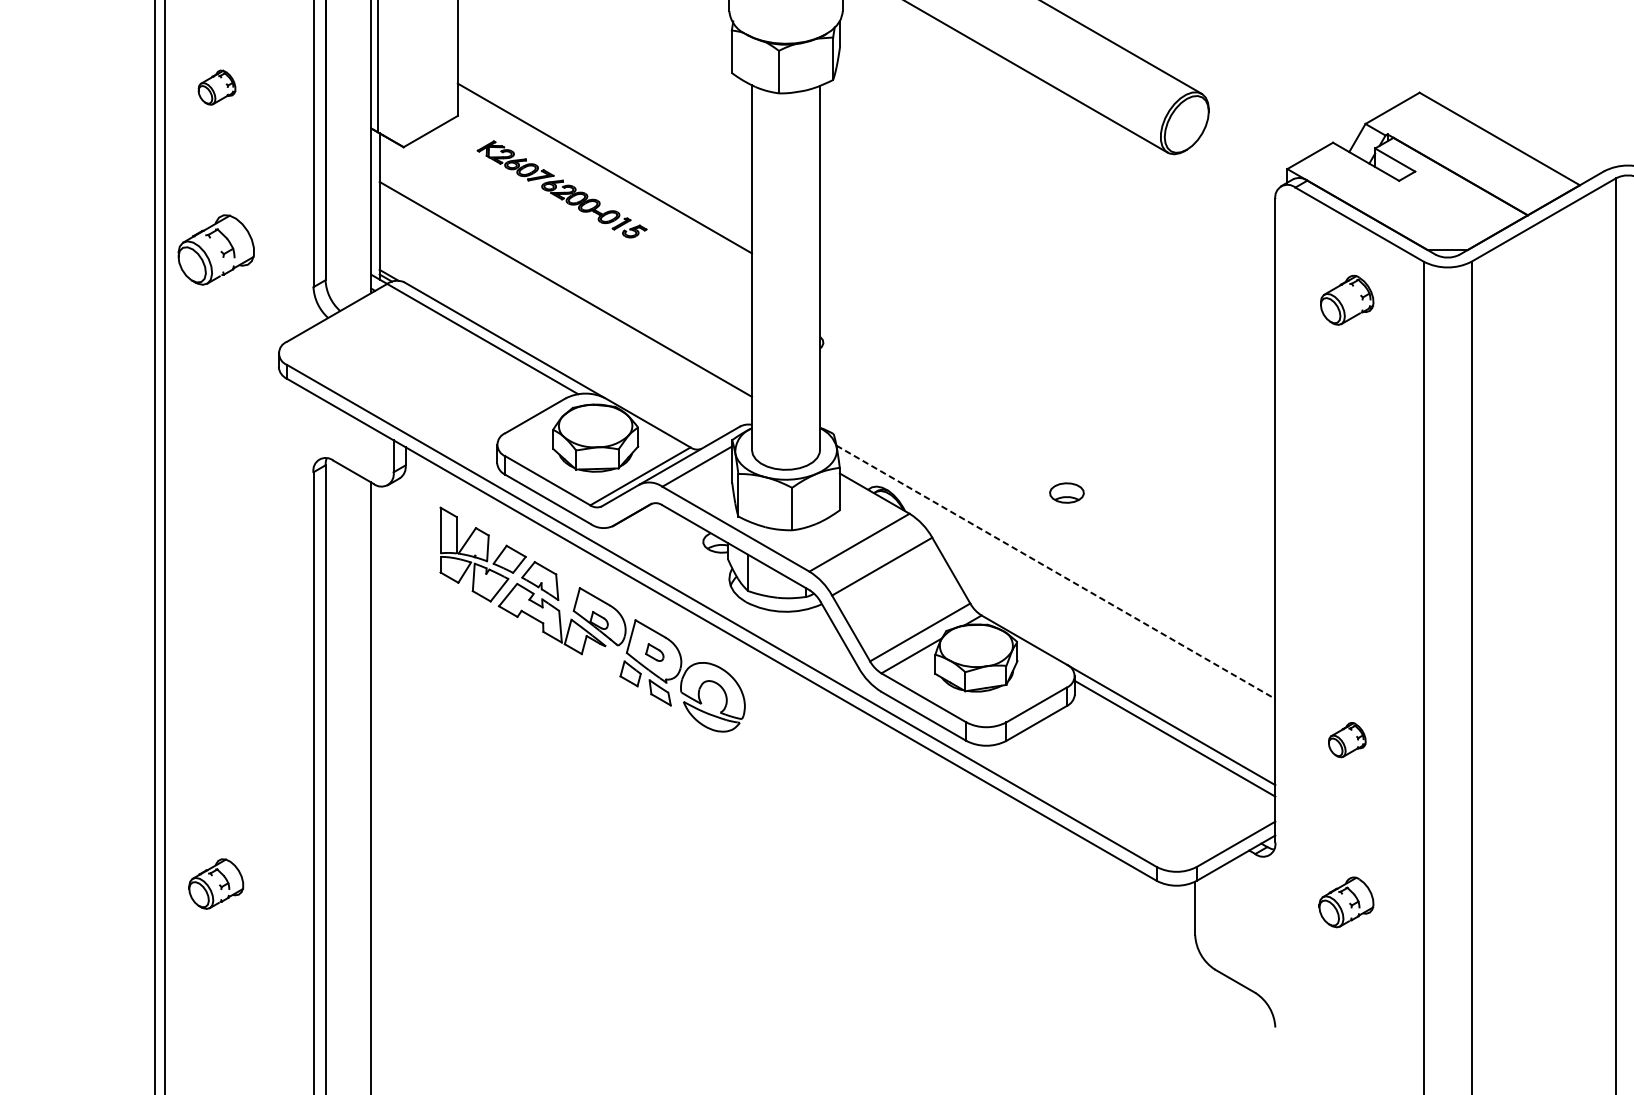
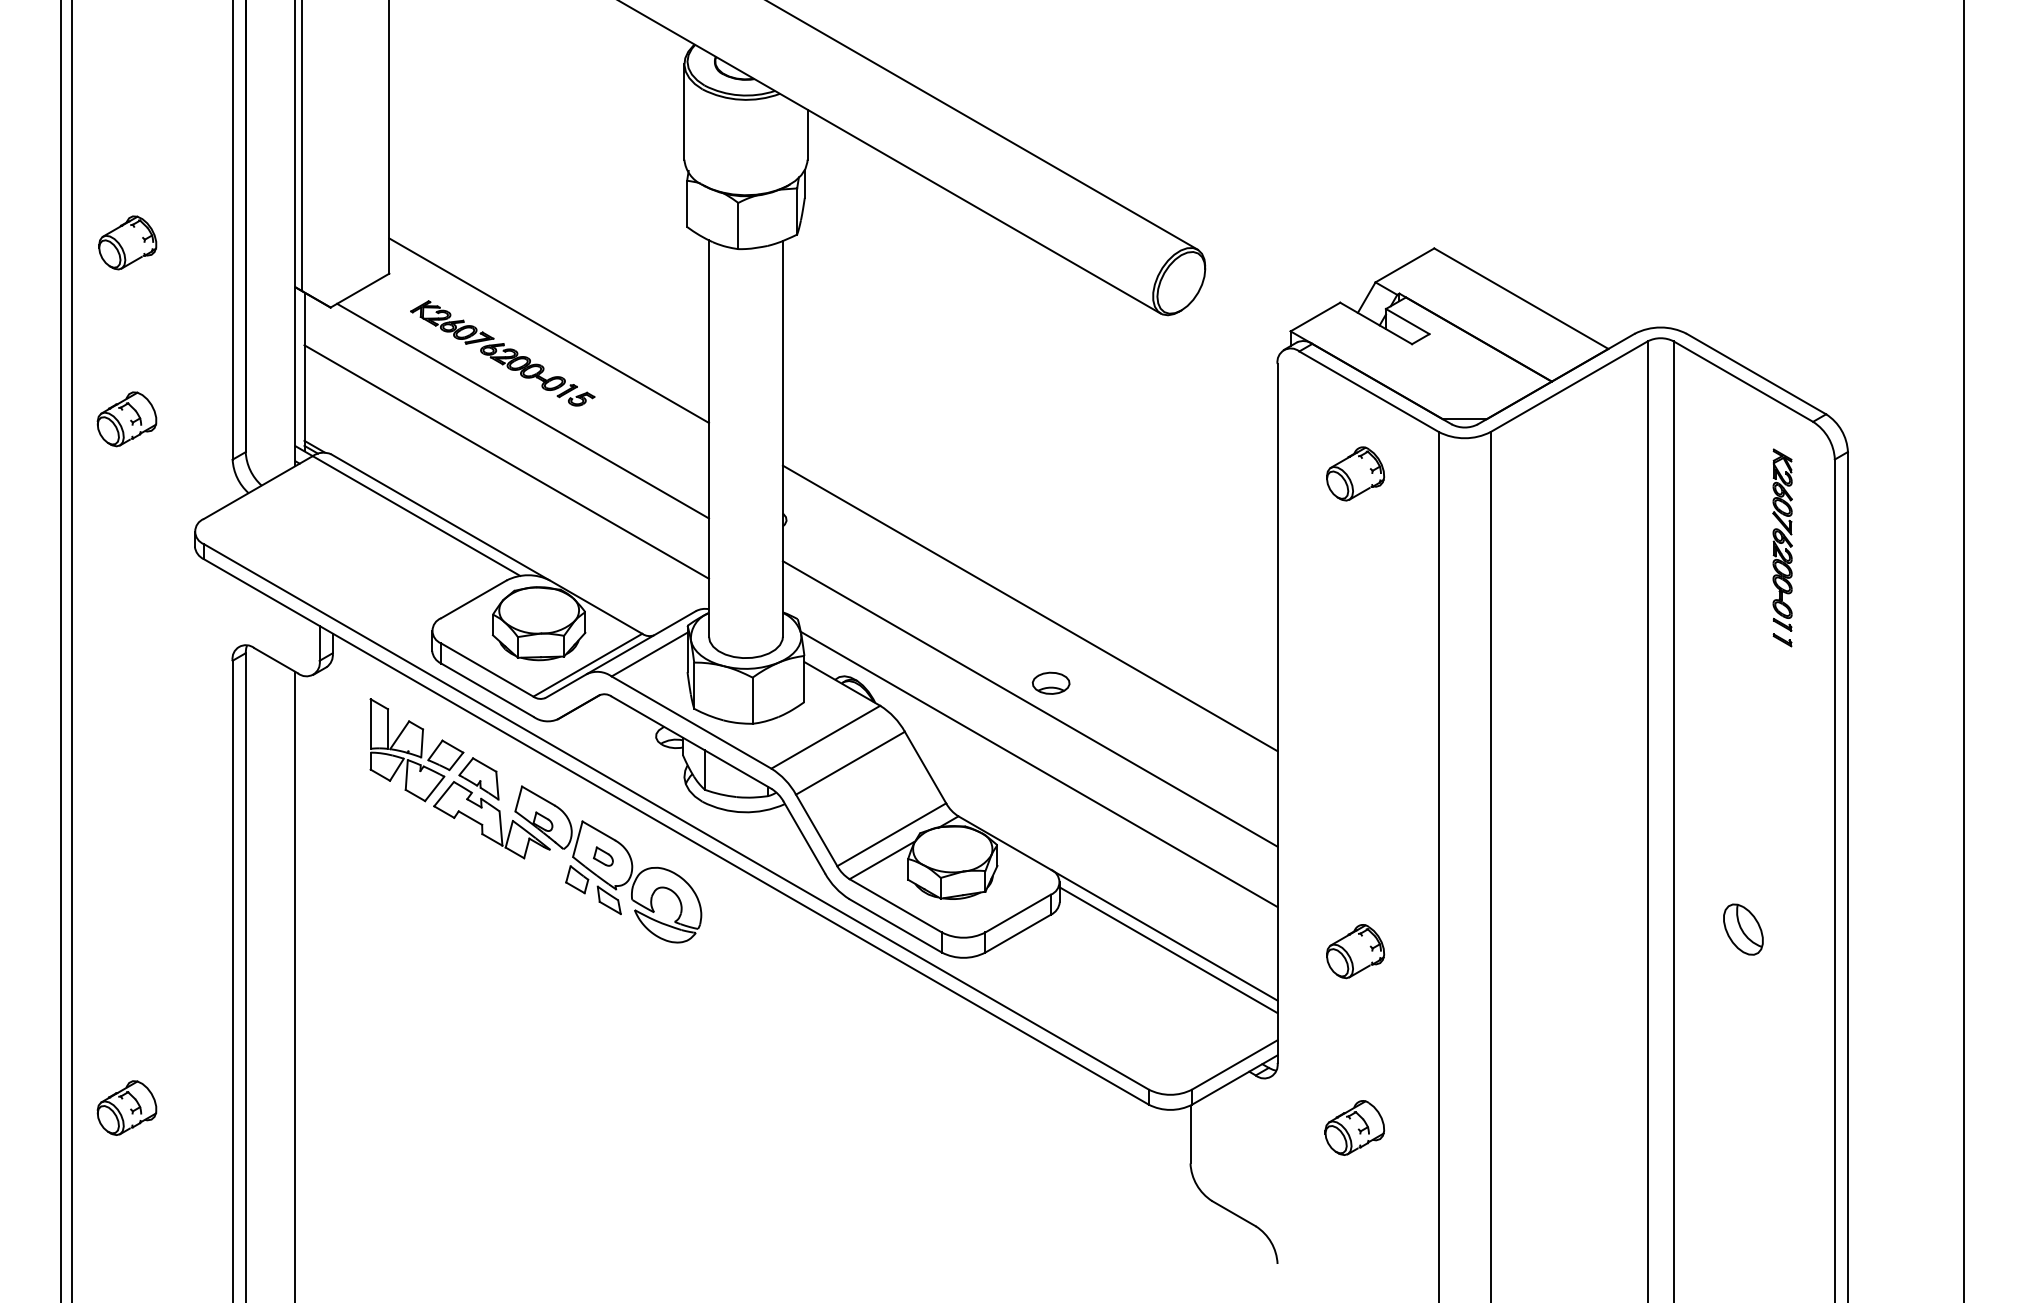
part: (216, 87) -> (127, 242), size x1.43
line: (581, 241) -> (523, 410), added
part: (215, 250) -> (126, 419), size x0.71
line: (1047, 424) -> (1029, 608), added
line: (1047, 511) -> (1029, 703), added
line: (1056, 572) -> (1039, 769), dashed -> solid
part: (1347, 739) -> (1355, 951), size x1.43

